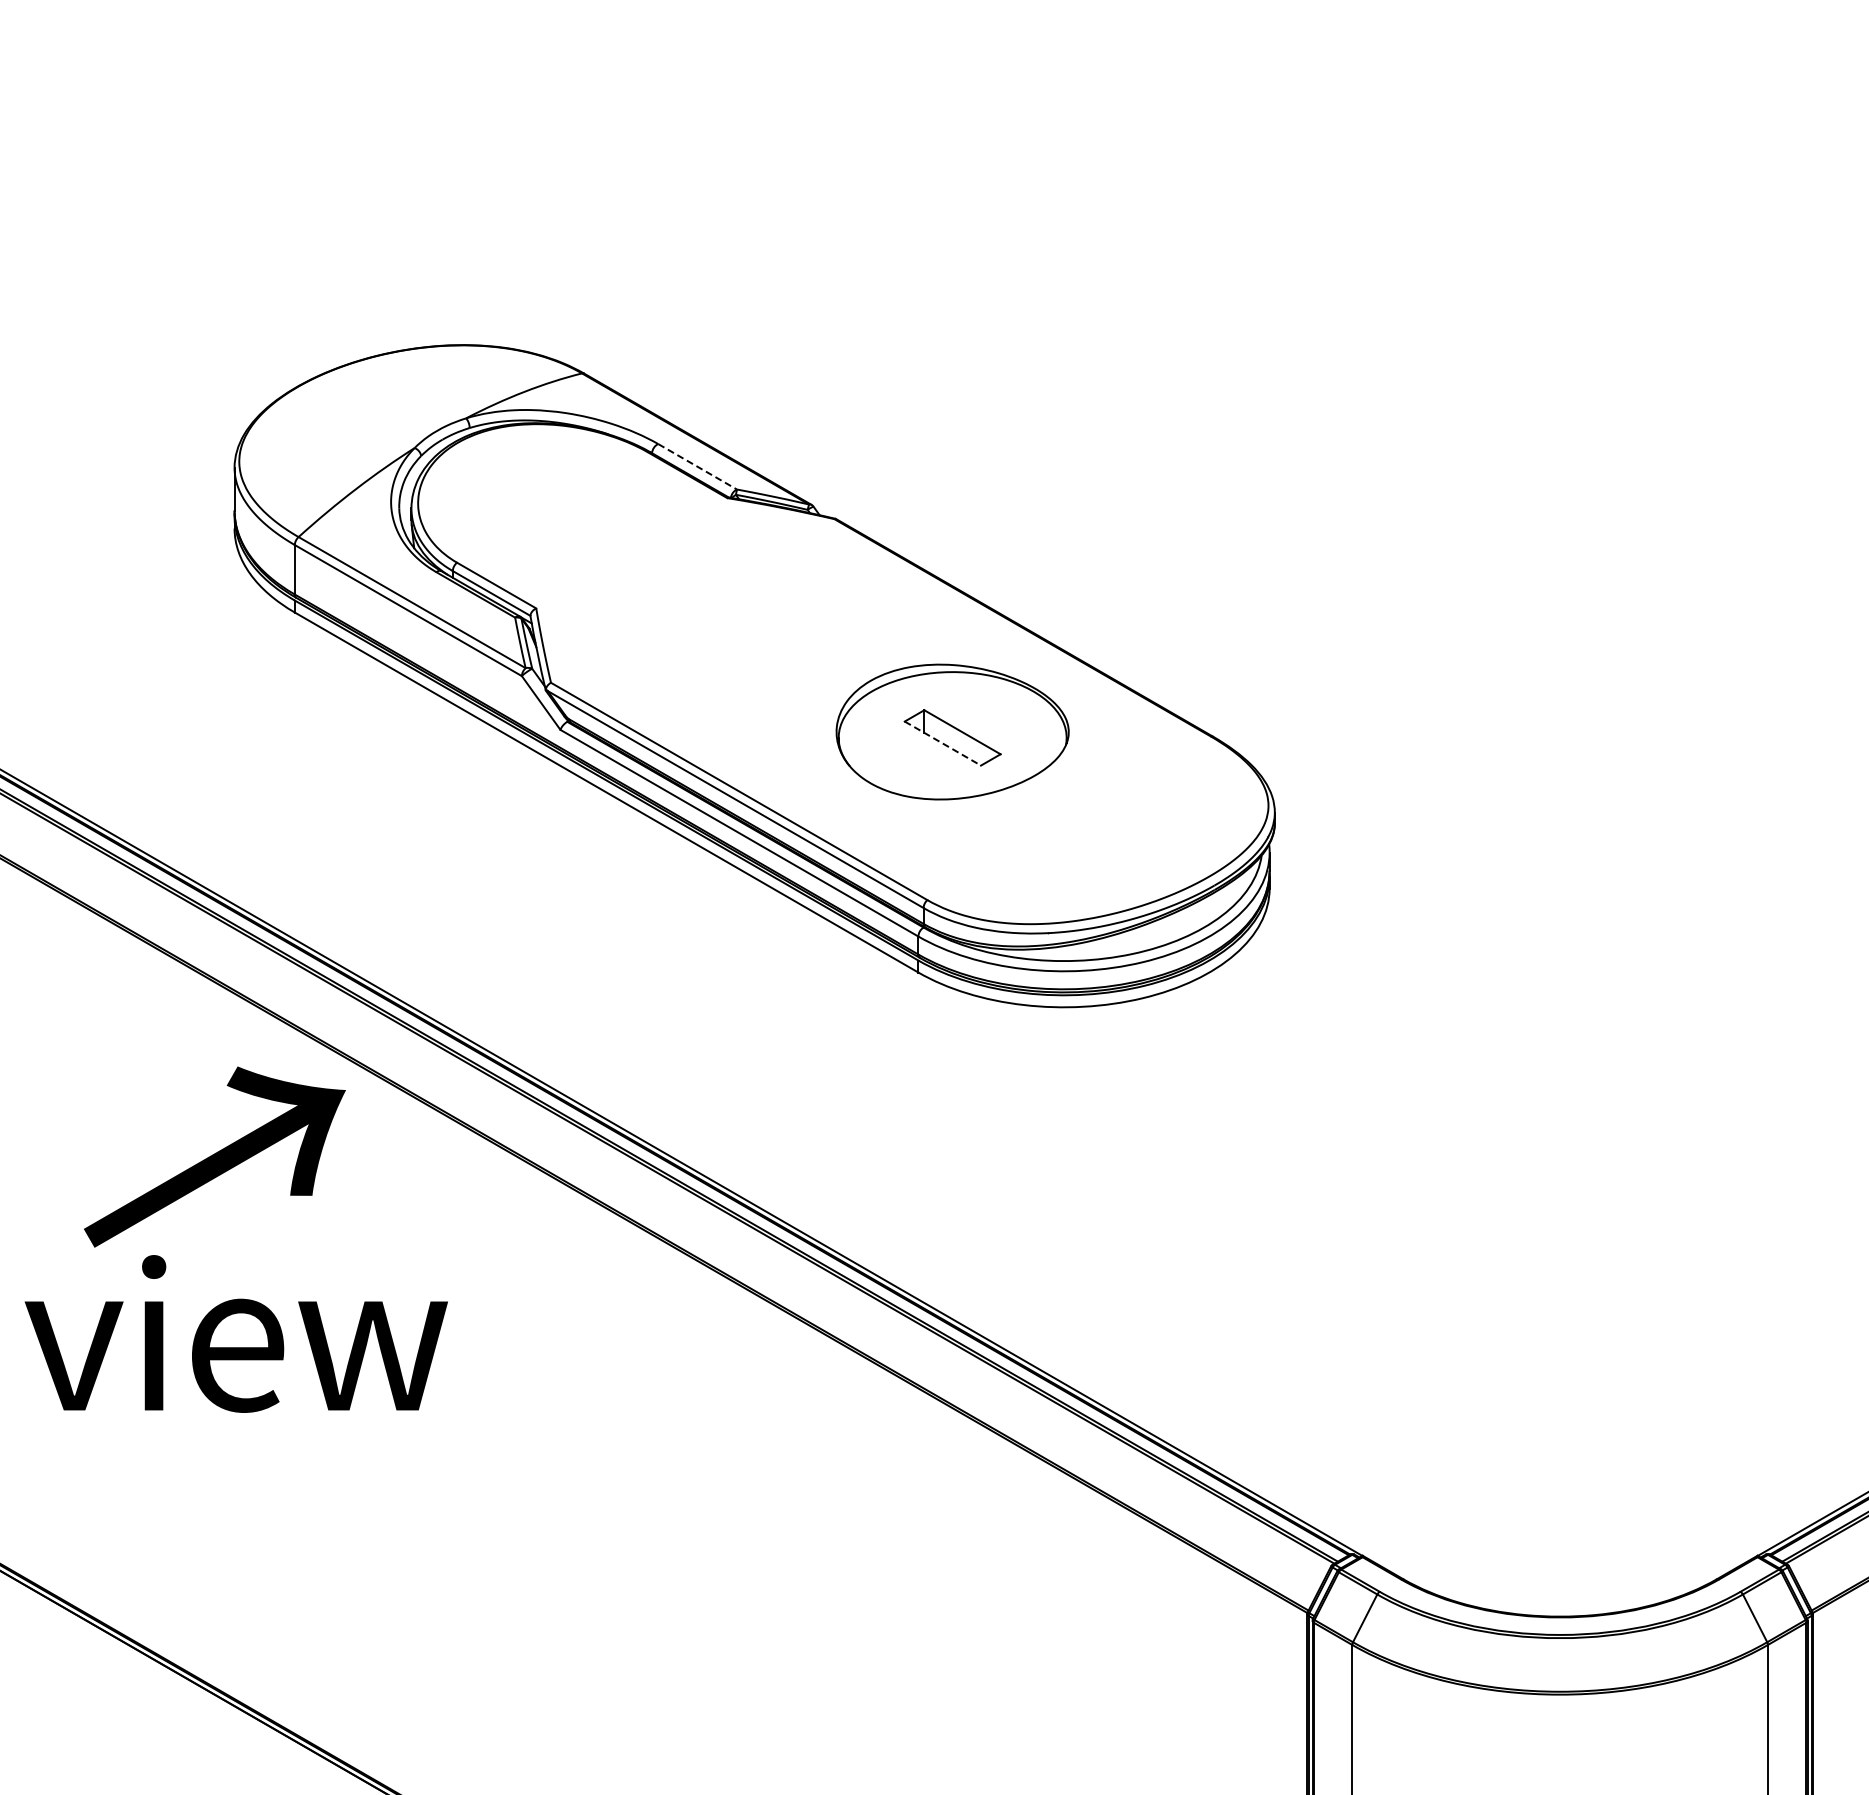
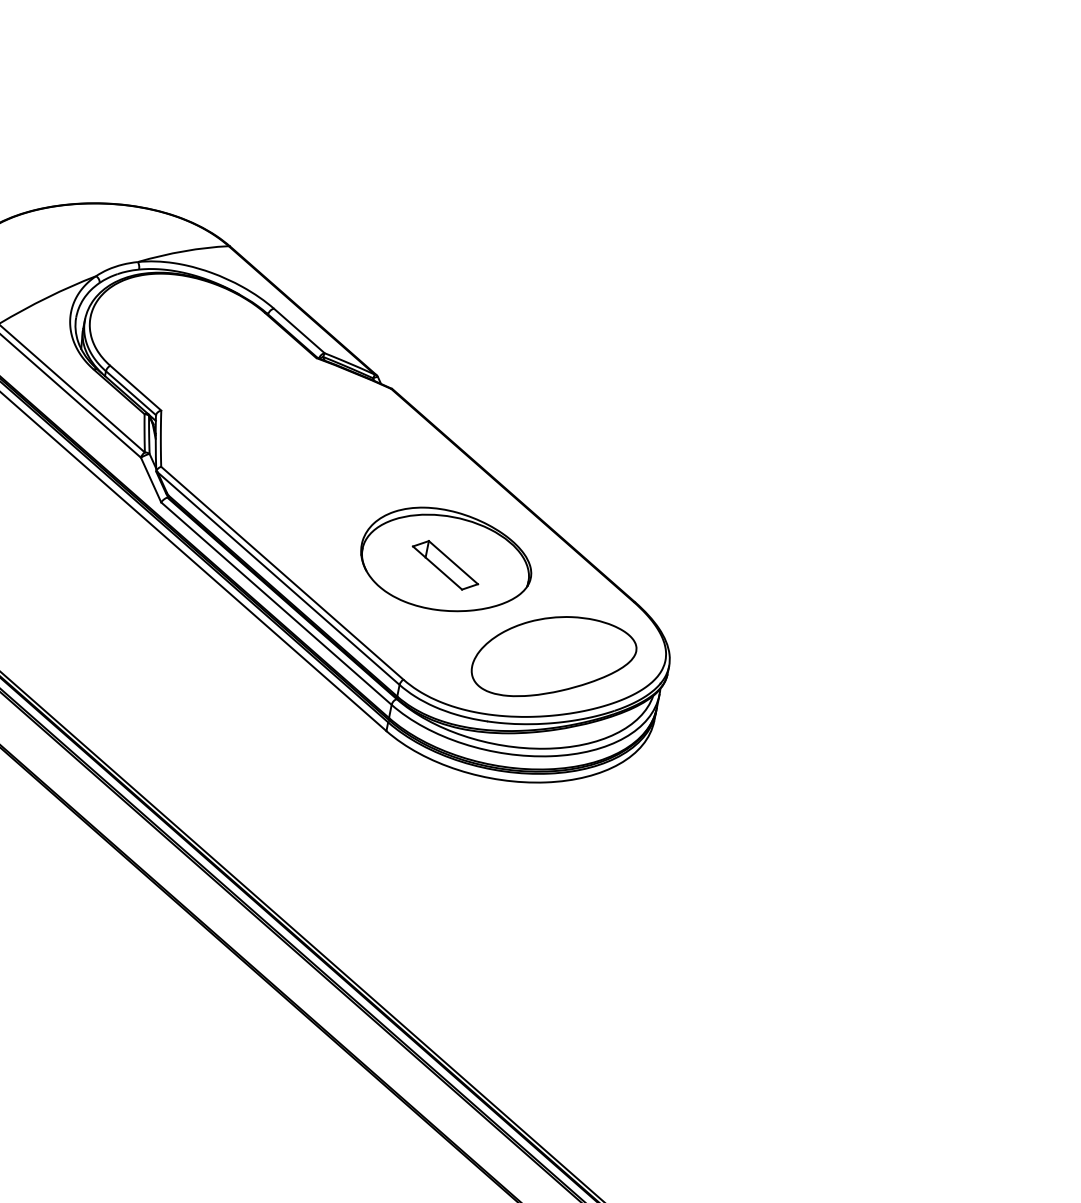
line: (698, 467) -> (299, 331), dashed -> solid
line: (943, 743) -> (438, 568), dashed -> solid
part: (1120, 832) -> (553, 658), added

